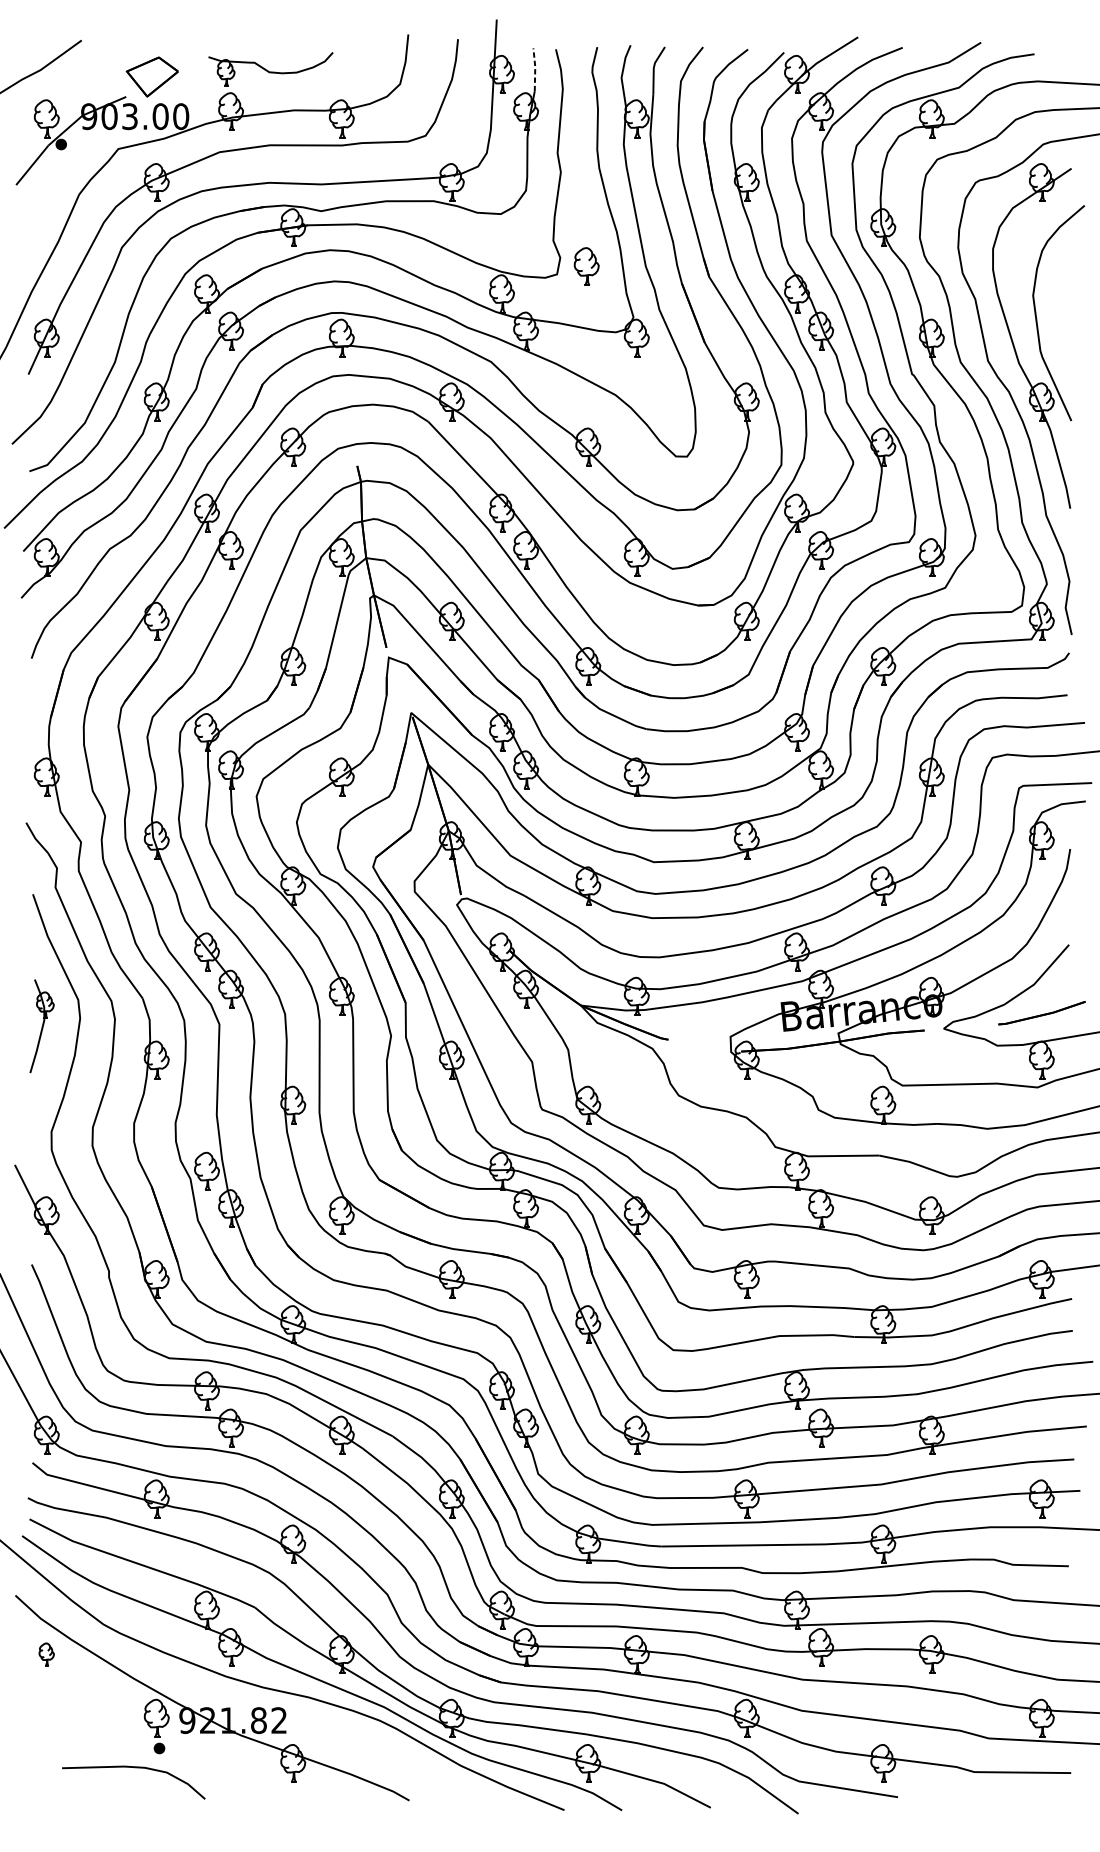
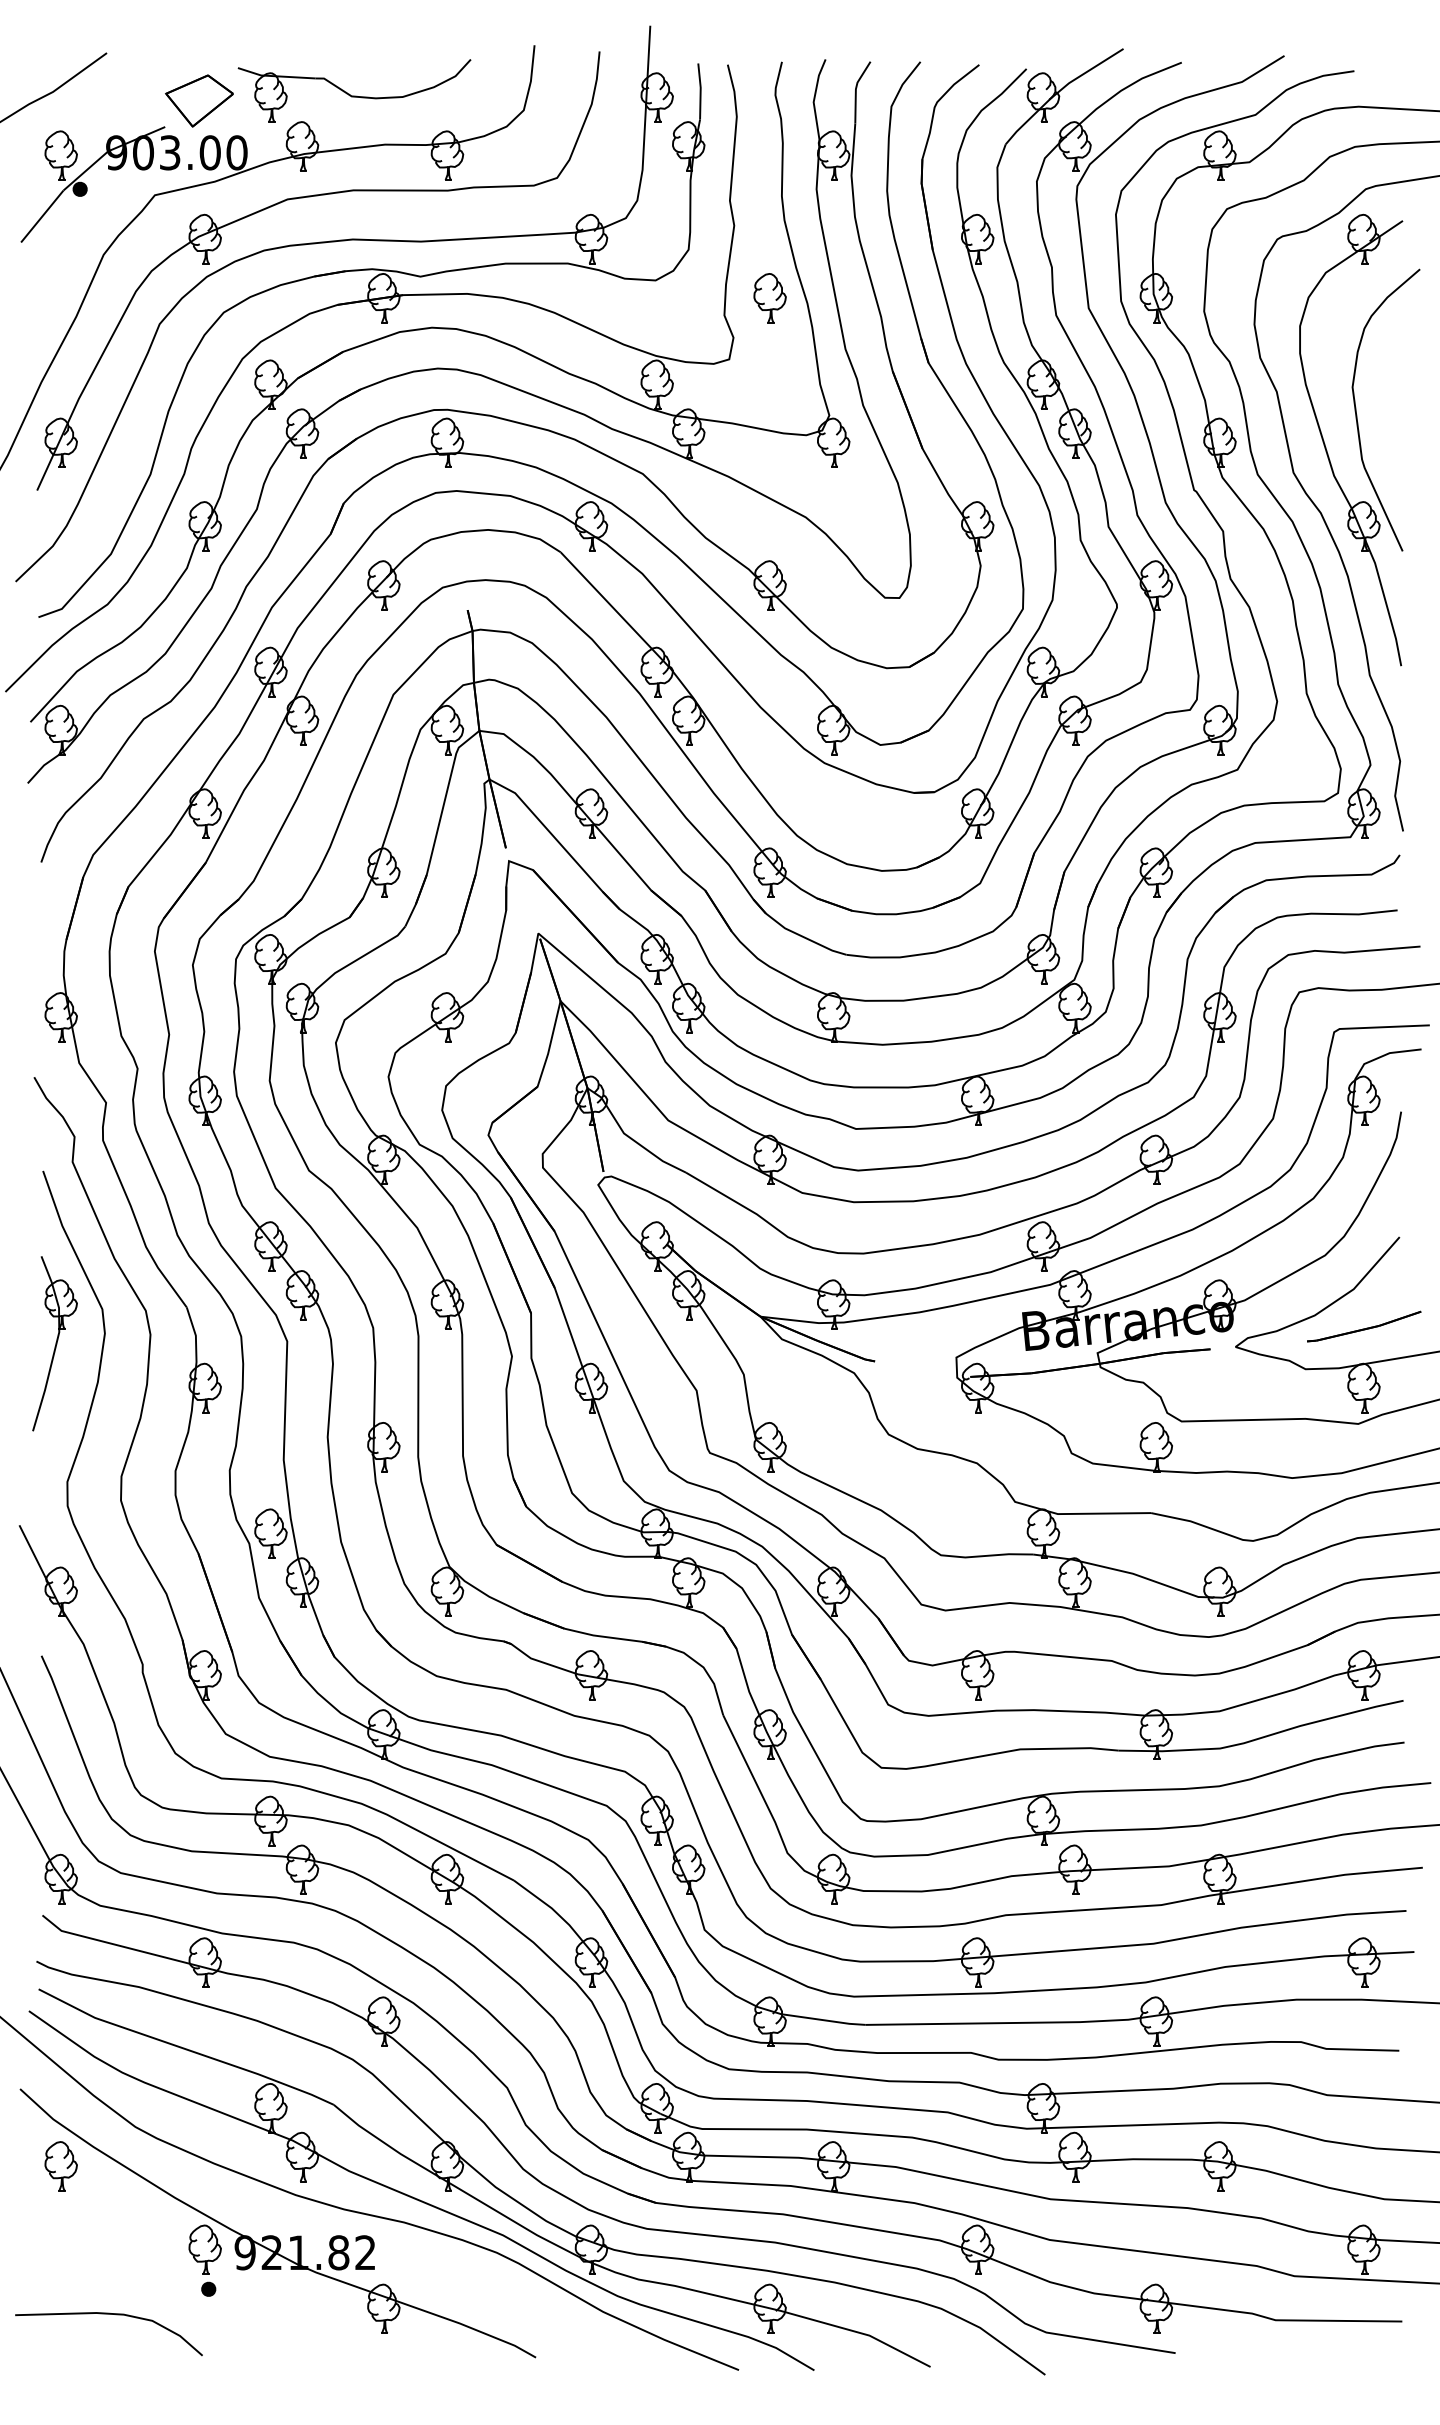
part: (270, 69) -> (354, 90), size x1.43
line: (535, 69) -> (700, 90), dashed -> solid
part: (586, 266) -> (769, 298), moved
part: (41, 1026) -> (54, 1343), size x1.43
part: (46, 1654) -> (60, 2166), size x1.67
curve: (133, 1767) -> (108, 2314), moved

